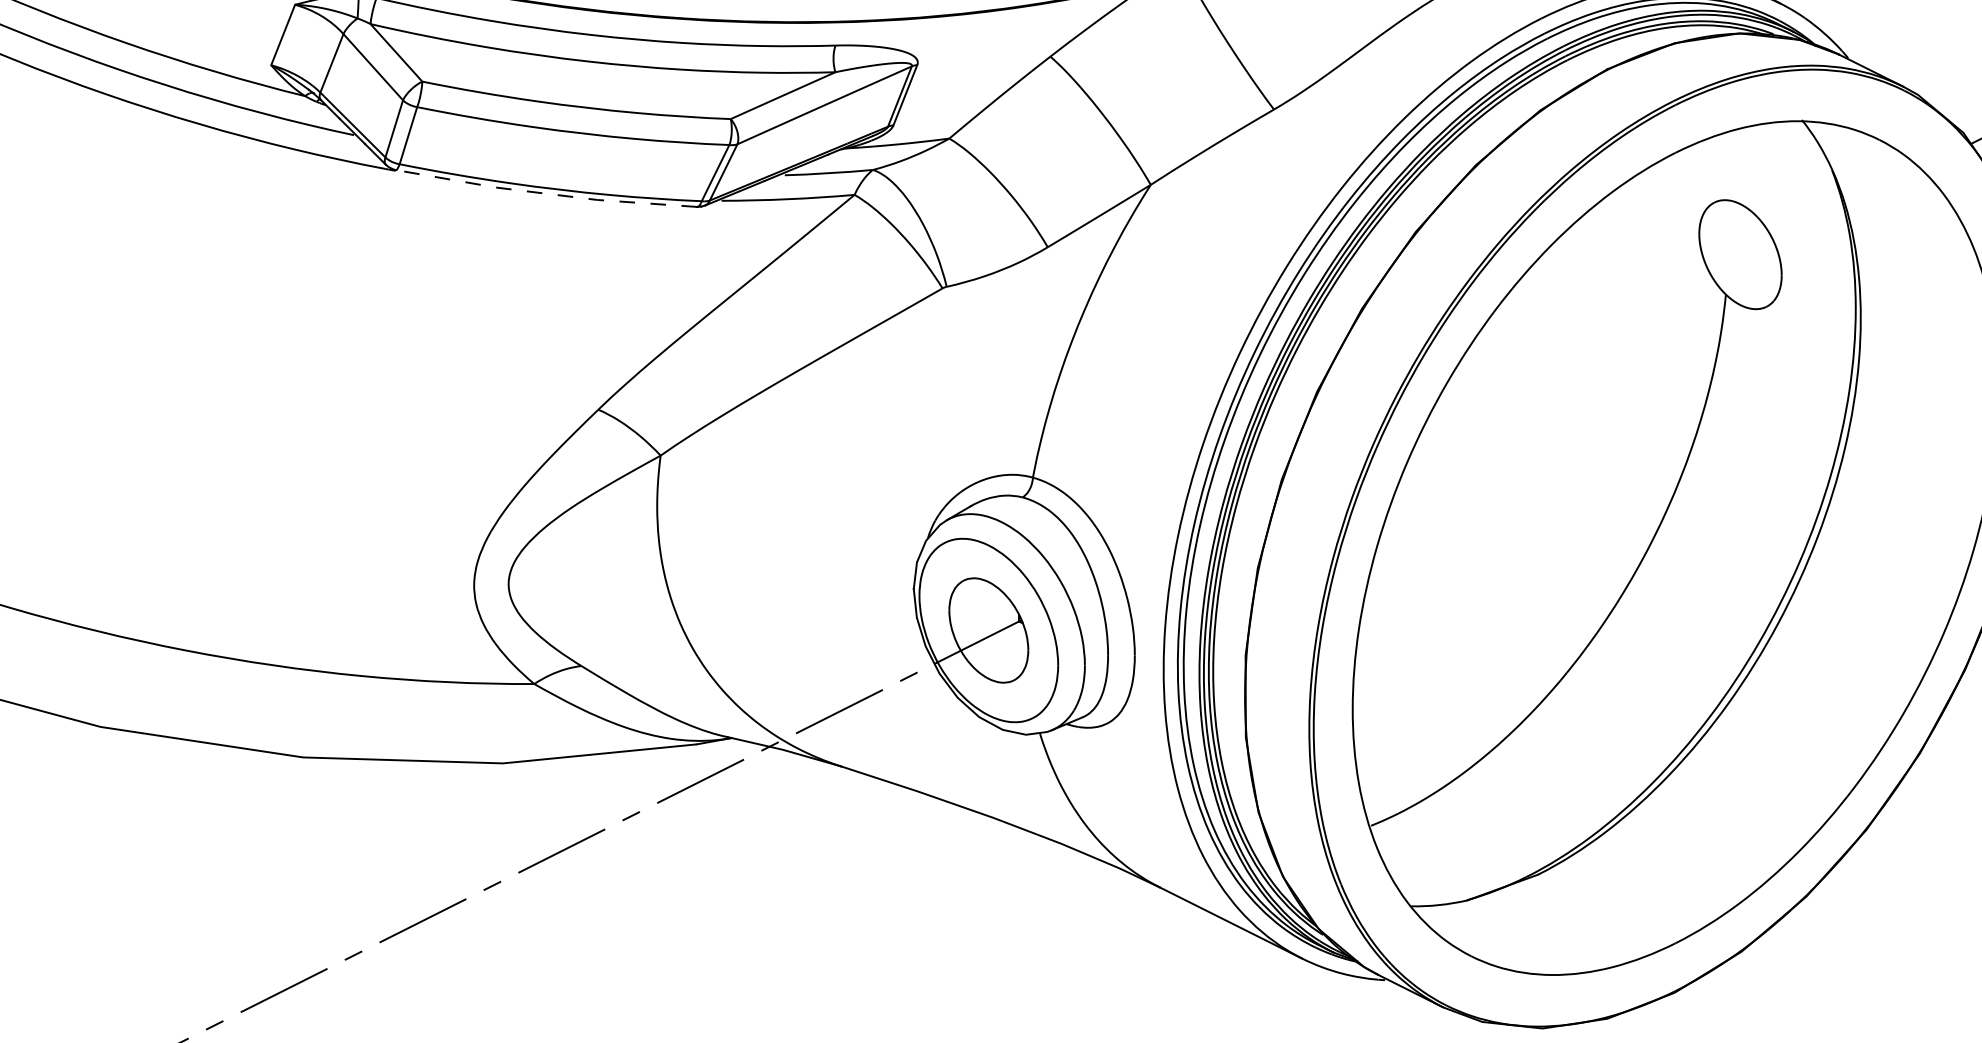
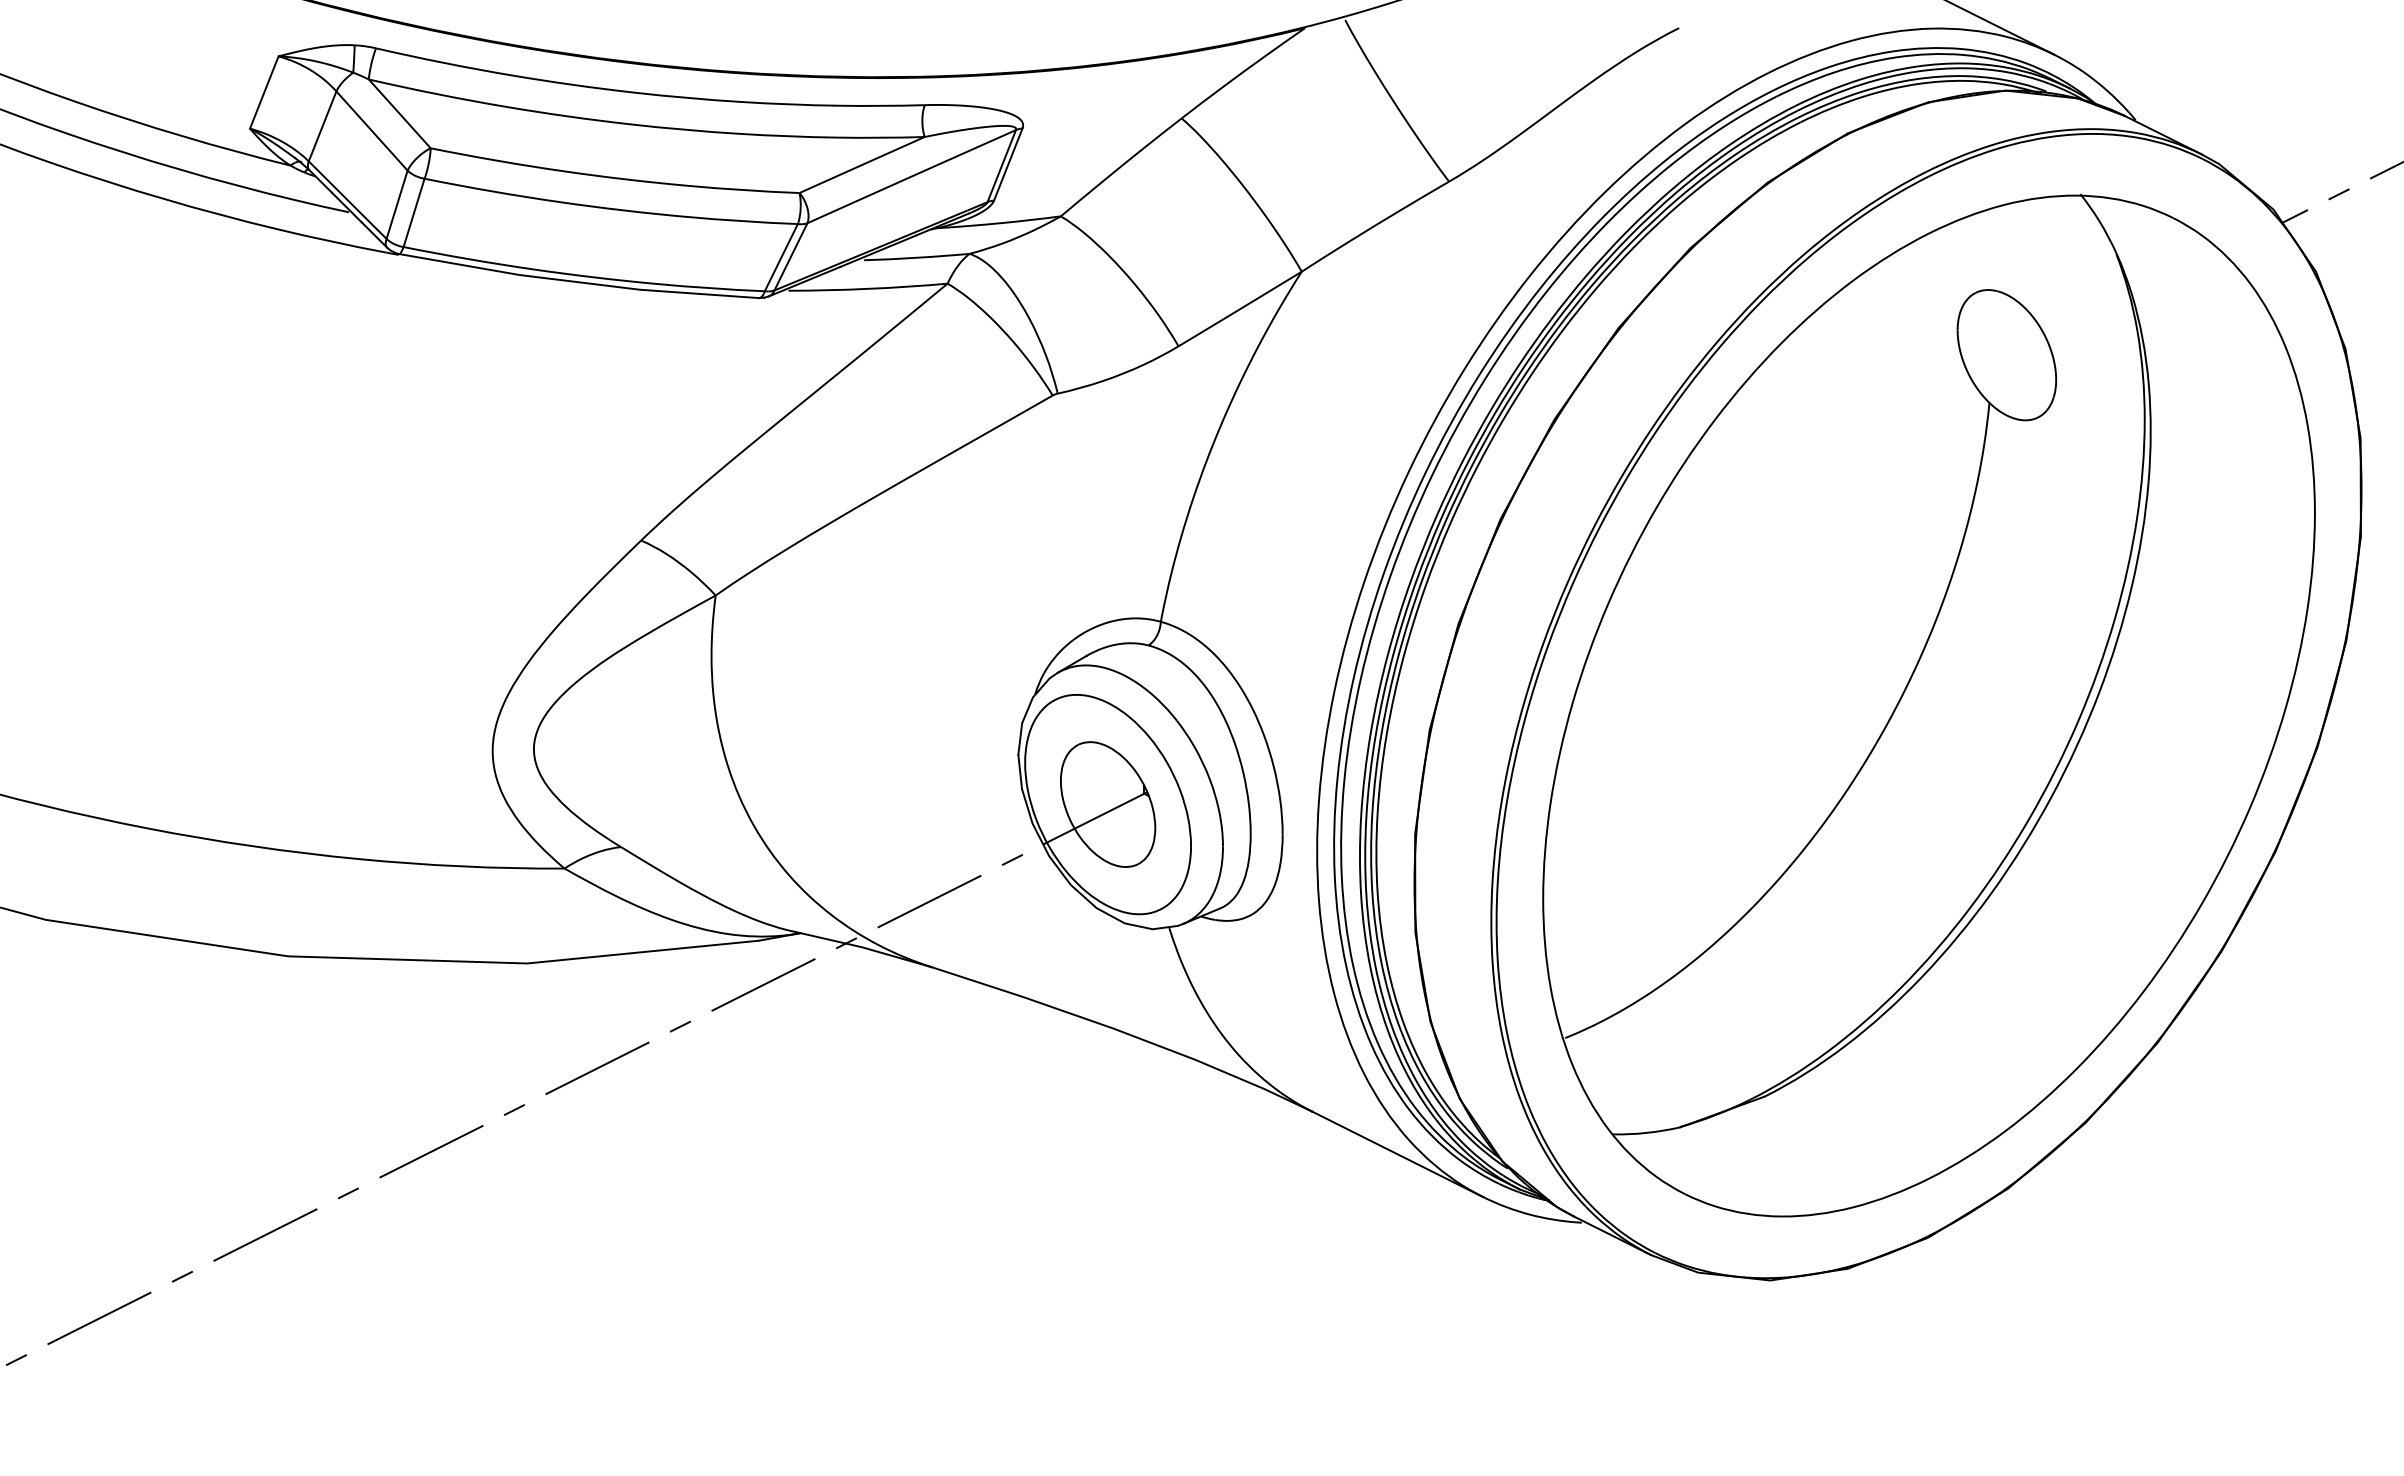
line: (545, 193) -> (577, 282), dashed -> solid

